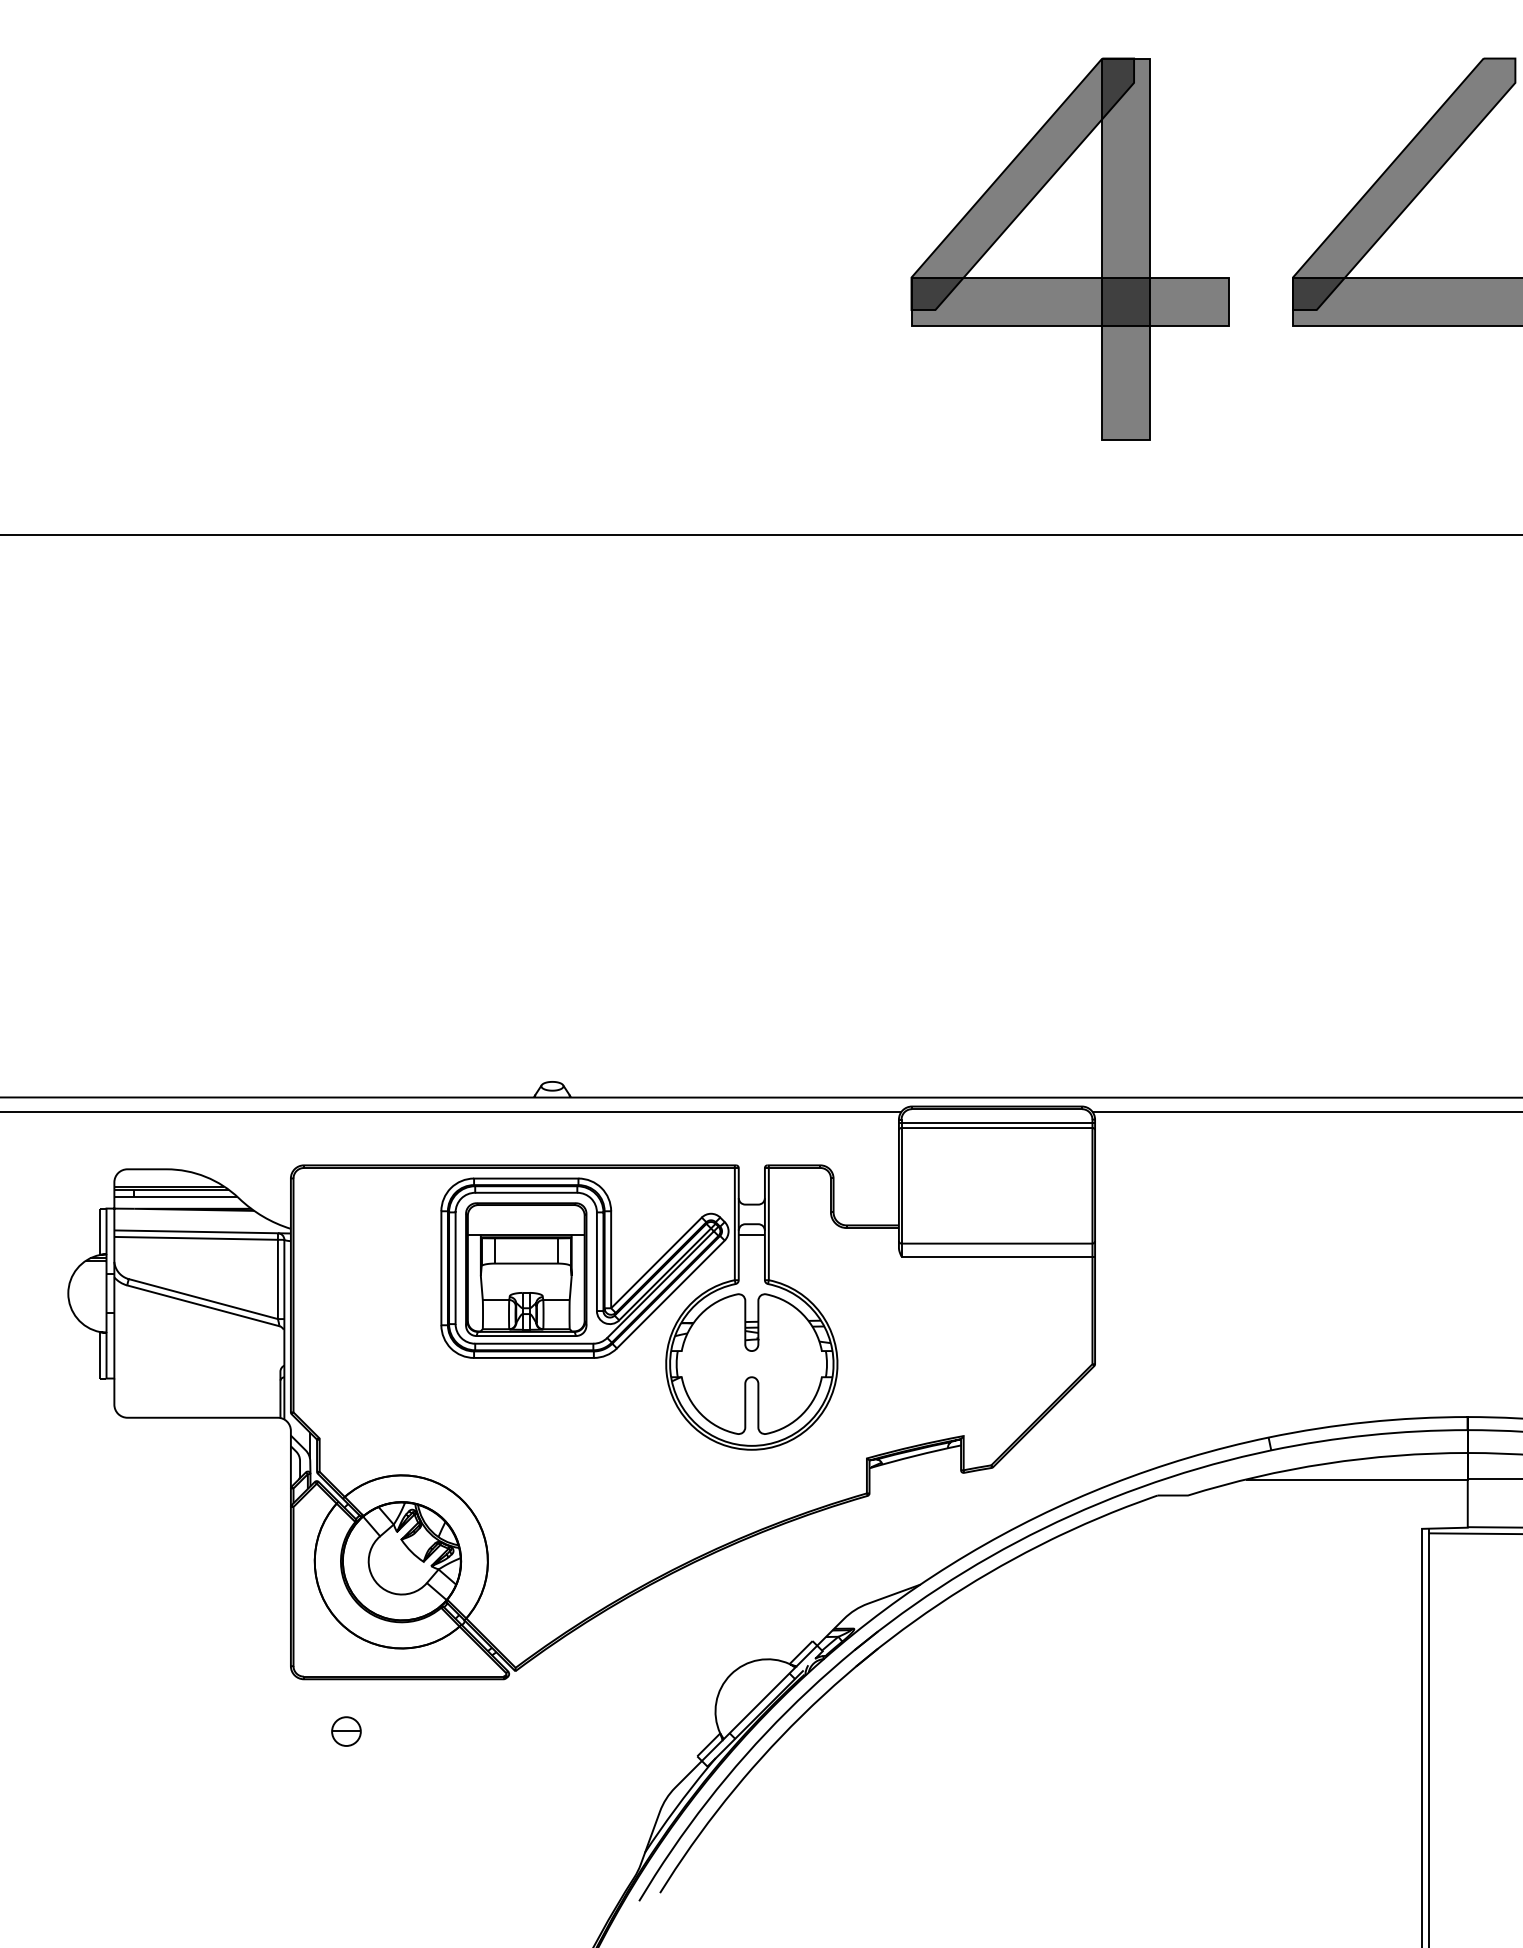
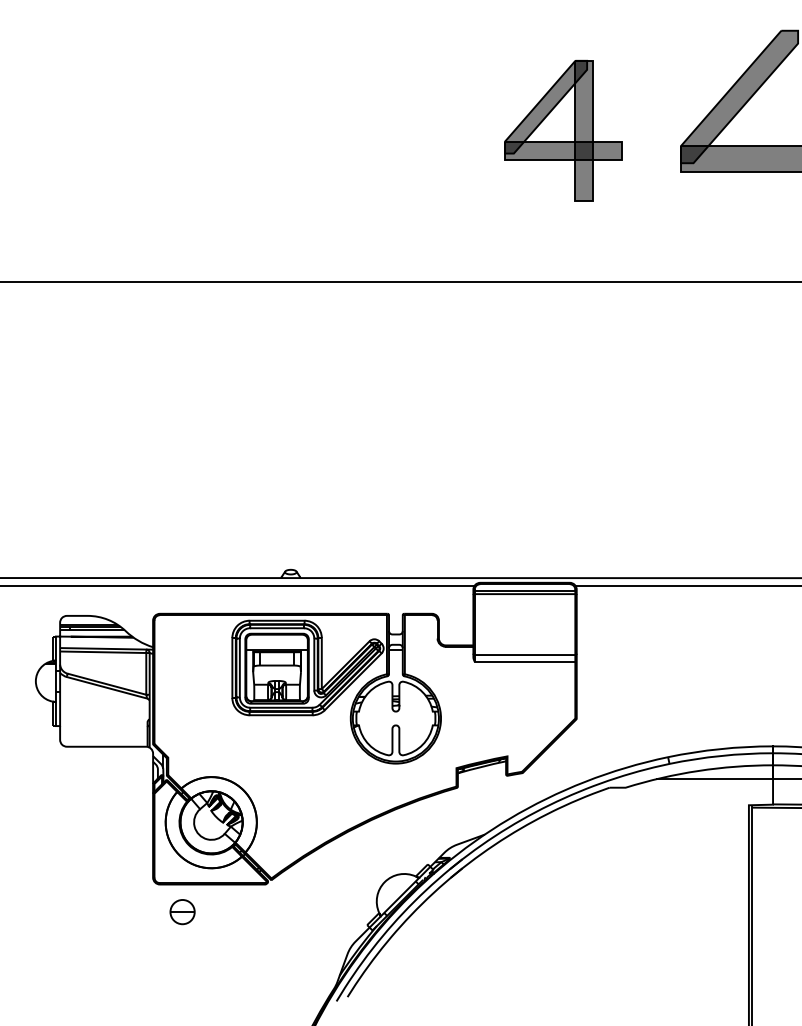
part: (1069, 247) -> (563, 130), size x0.7
part: (344, 1730) -> (181, 911), size x1.6

